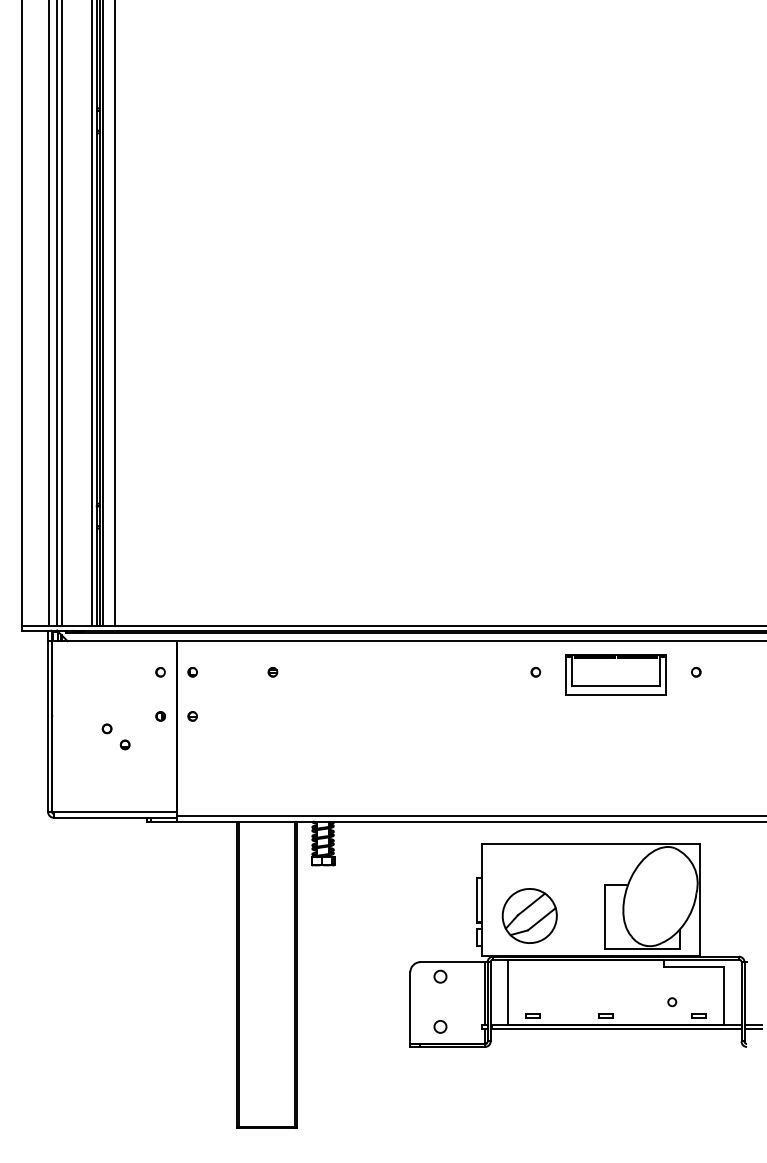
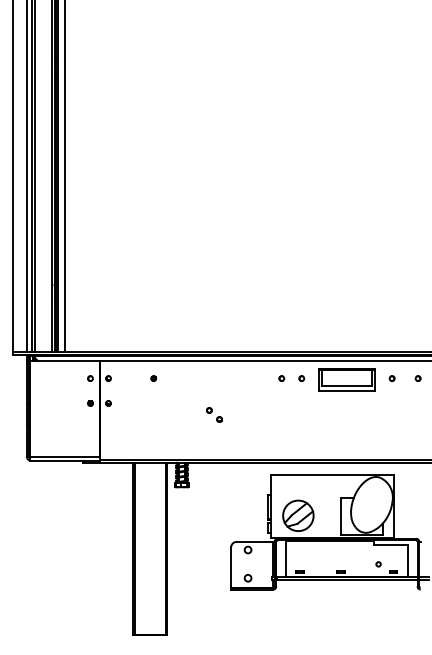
part: (499, 672) -> (281, 378), added
part: (741, 672) -> (417, 378), added
part: (116, 736) -> (214, 414), moved

